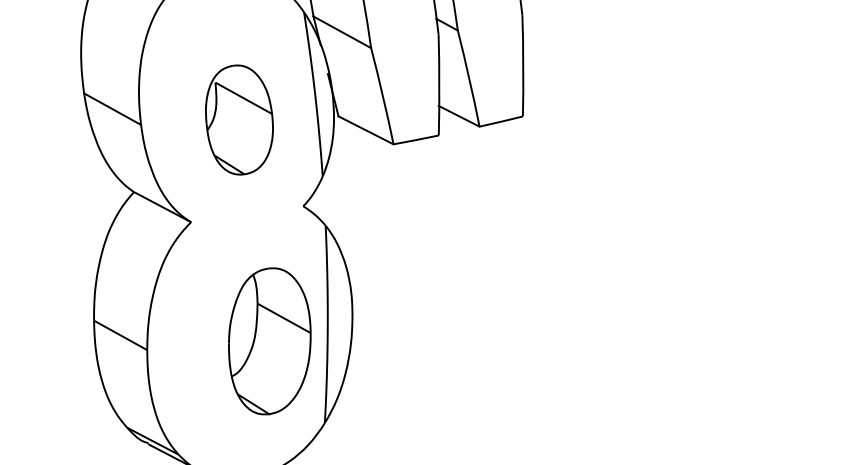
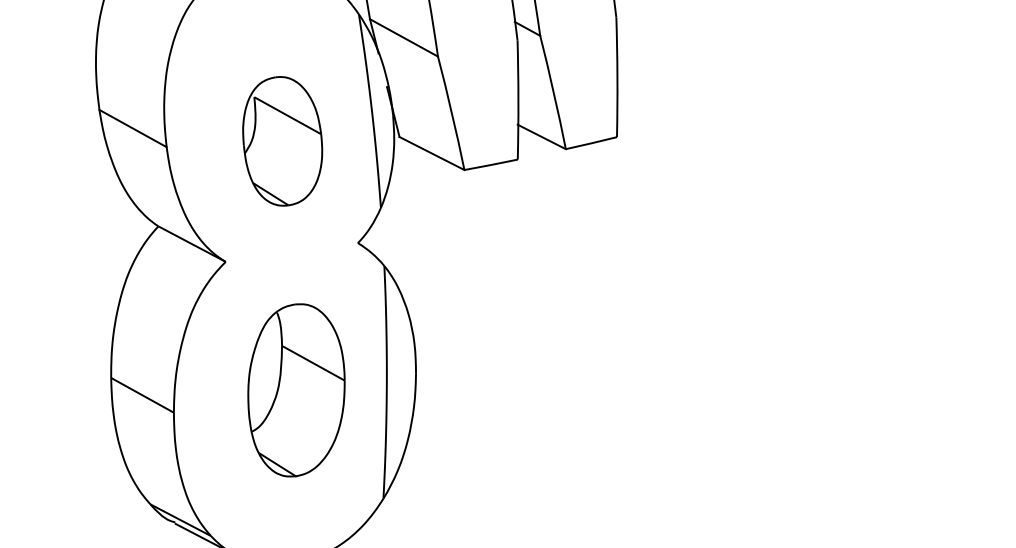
part: (269, 341) -> (296, 390), moved

